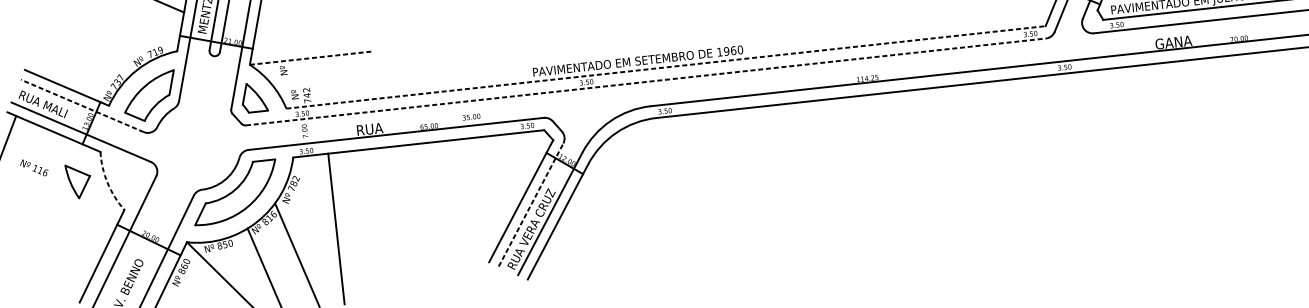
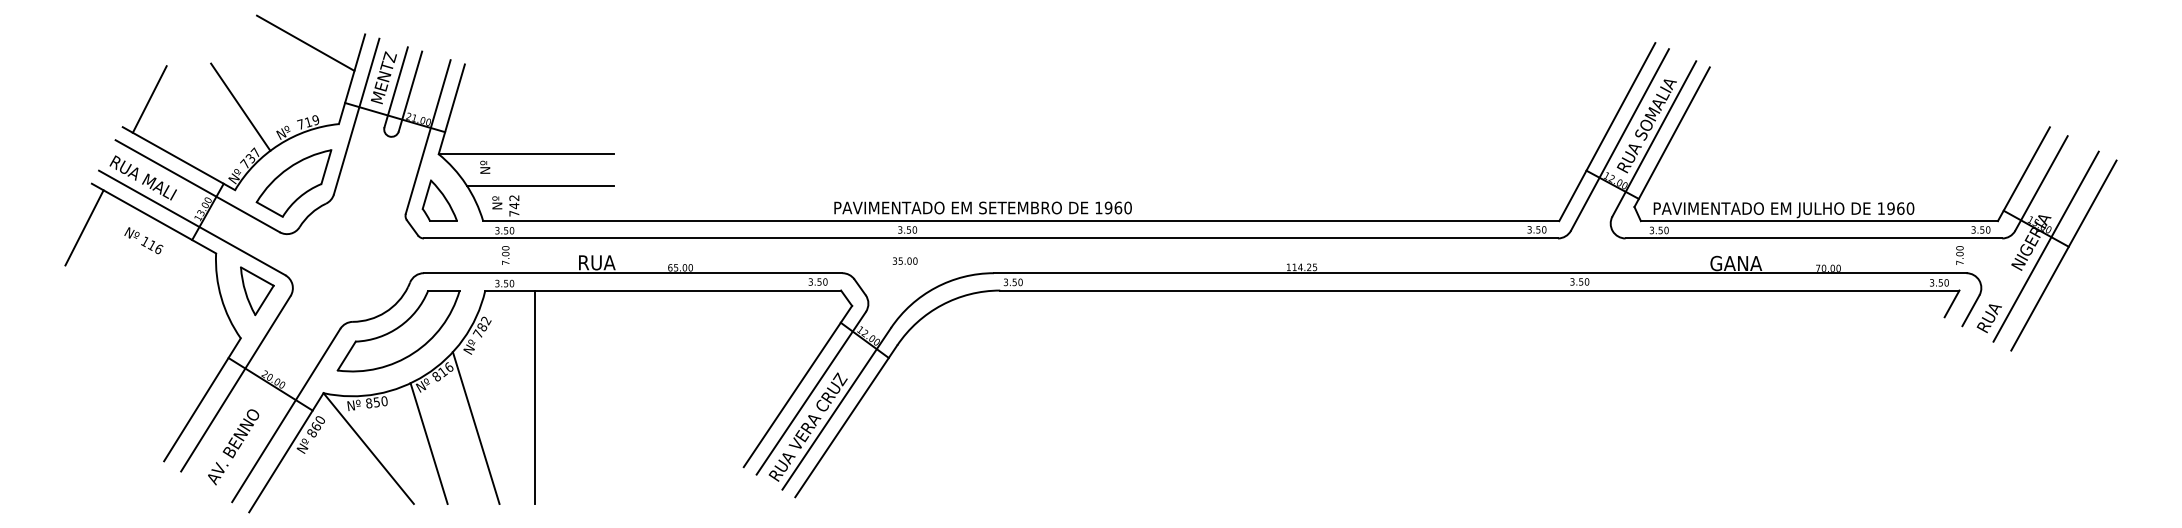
line: (106, 46) -> (240, 106), added
line: (41, 48) -> (149, 99), added
line: (311, 58) -> (526, 154), dashed -> solid
line: (666, 67) -> (1021, 221), dashed -> solid
line: (324, 79) -> (540, 186), added
line: (645, 82) -> (990, 238), dashed -> solid
line: (82, 105) -> (197, 185), dashed -> solid
text: (470, 116) -> (904, 260), moved
text: (33, 167) -> (143, 240), moved
part: (78, 181) -> (257, 291), moved
arc: (107, 182) -> (221, 297), dashed -> solid
line: (531, 205) -> (811, 393), dashed -> solid

